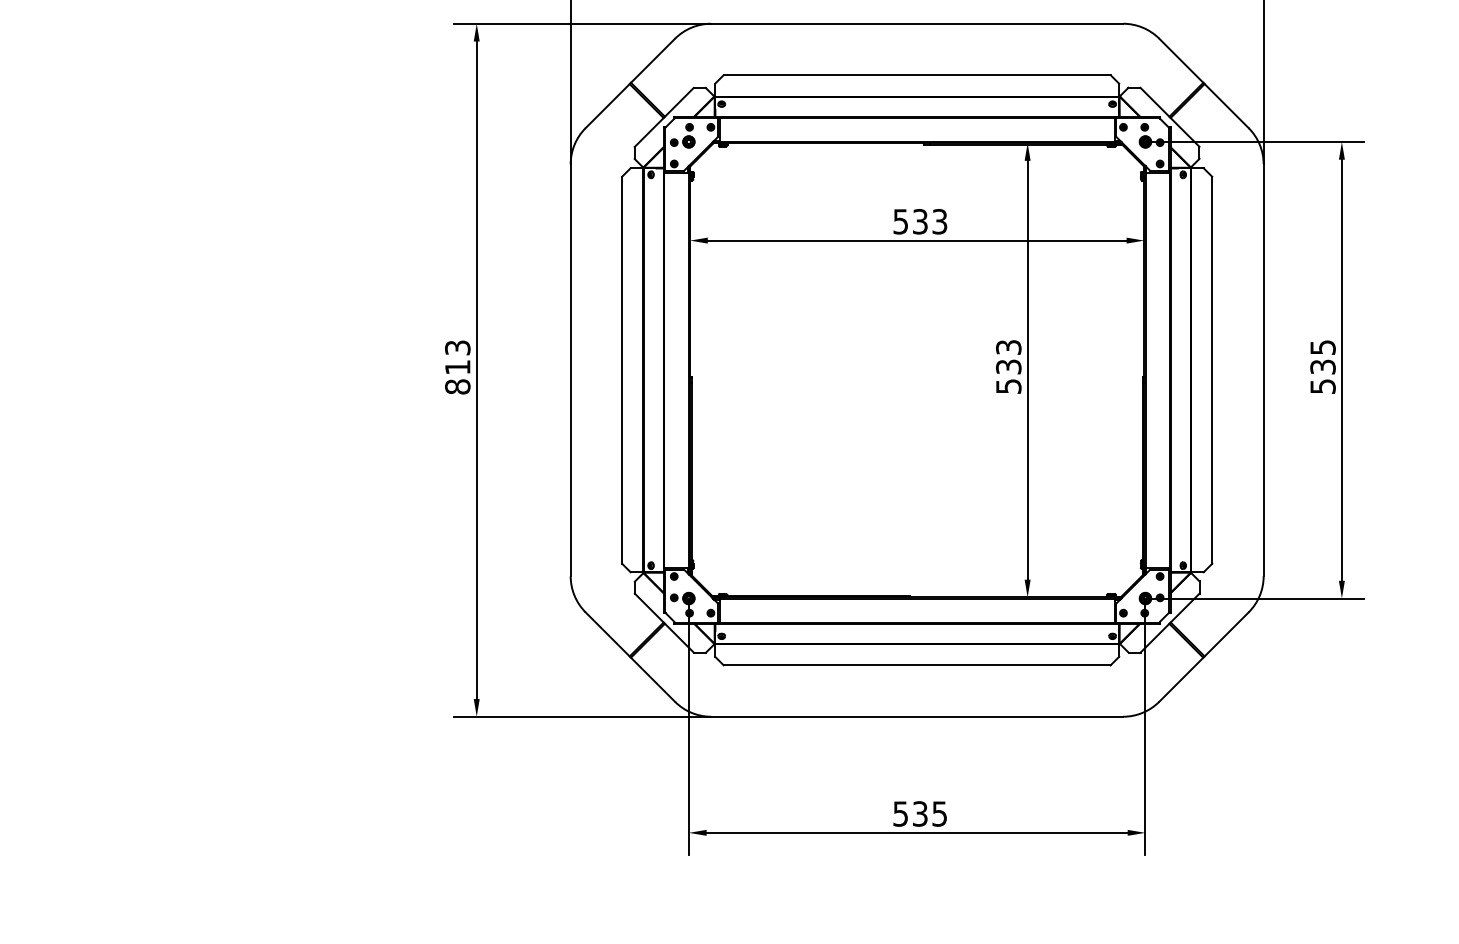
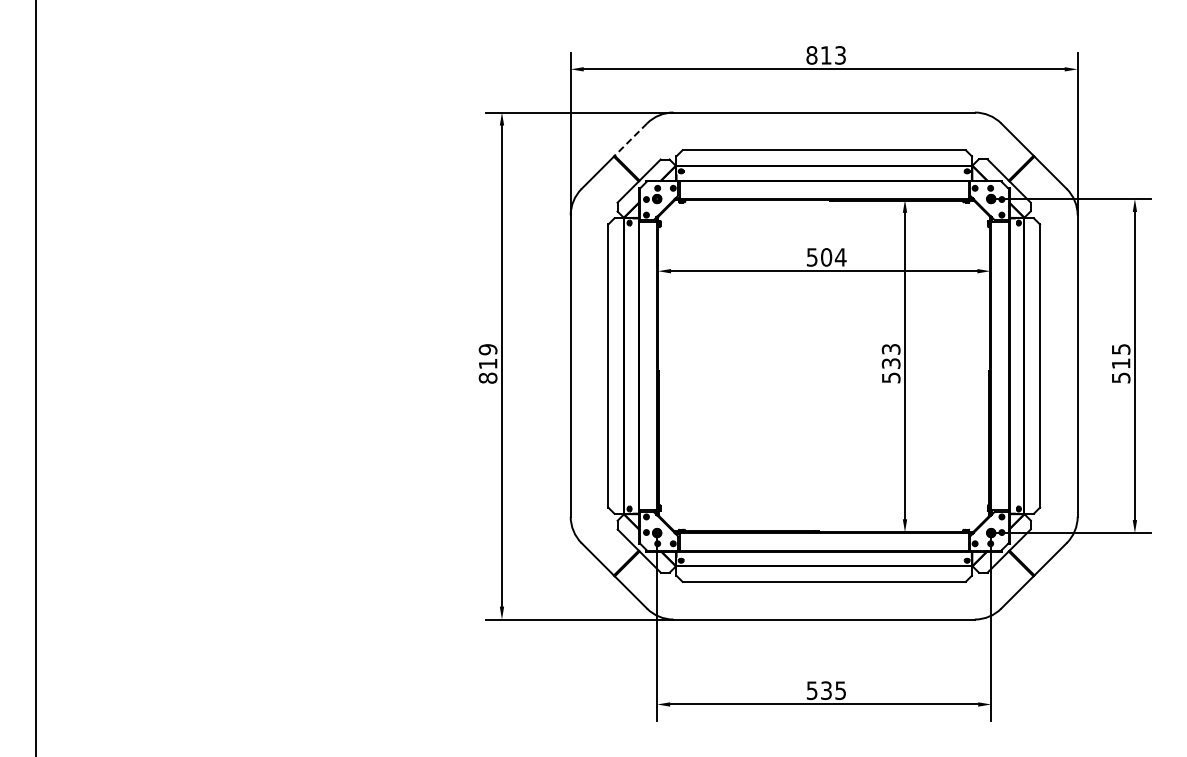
line: (652, 60) -> (630, 139), solid -> dashed
text: (929, 221) -> (833, 257), 533 -> 504
text: (456, 347) -> (487, 349), 813 -> 819
text: (1322, 366) -> (1120, 363), 535 -> 515

